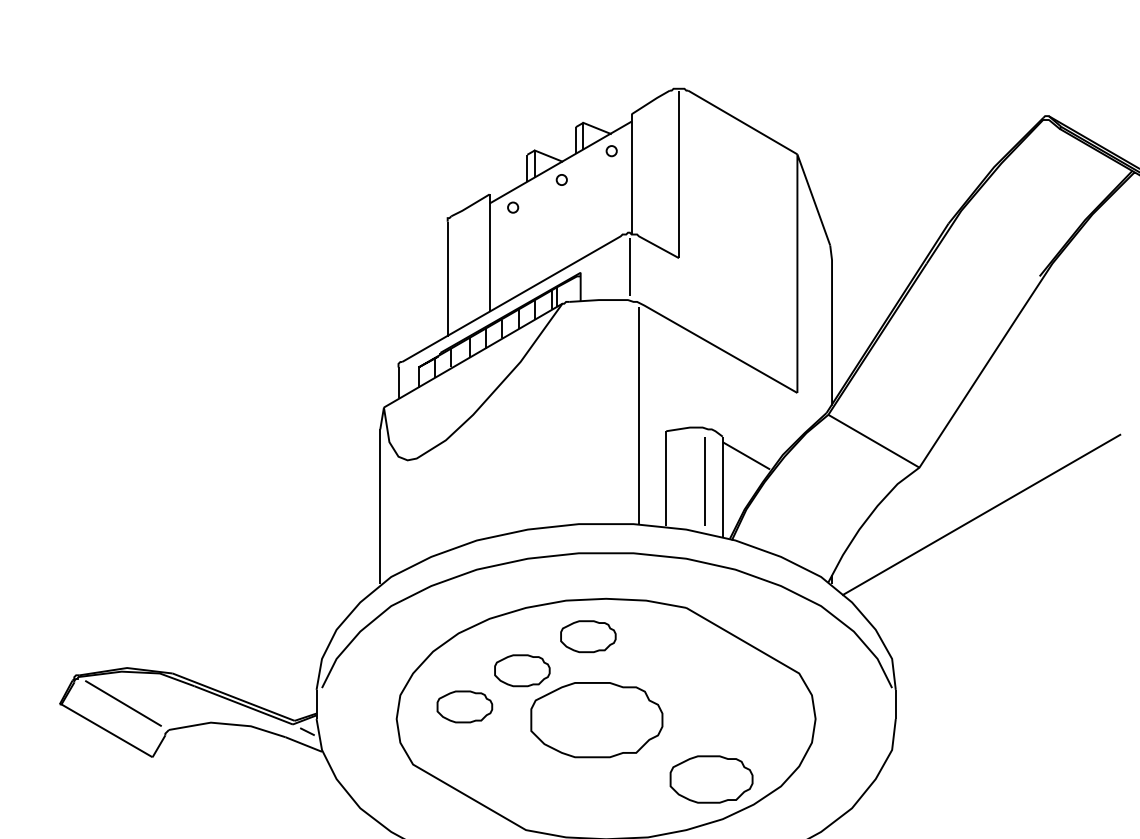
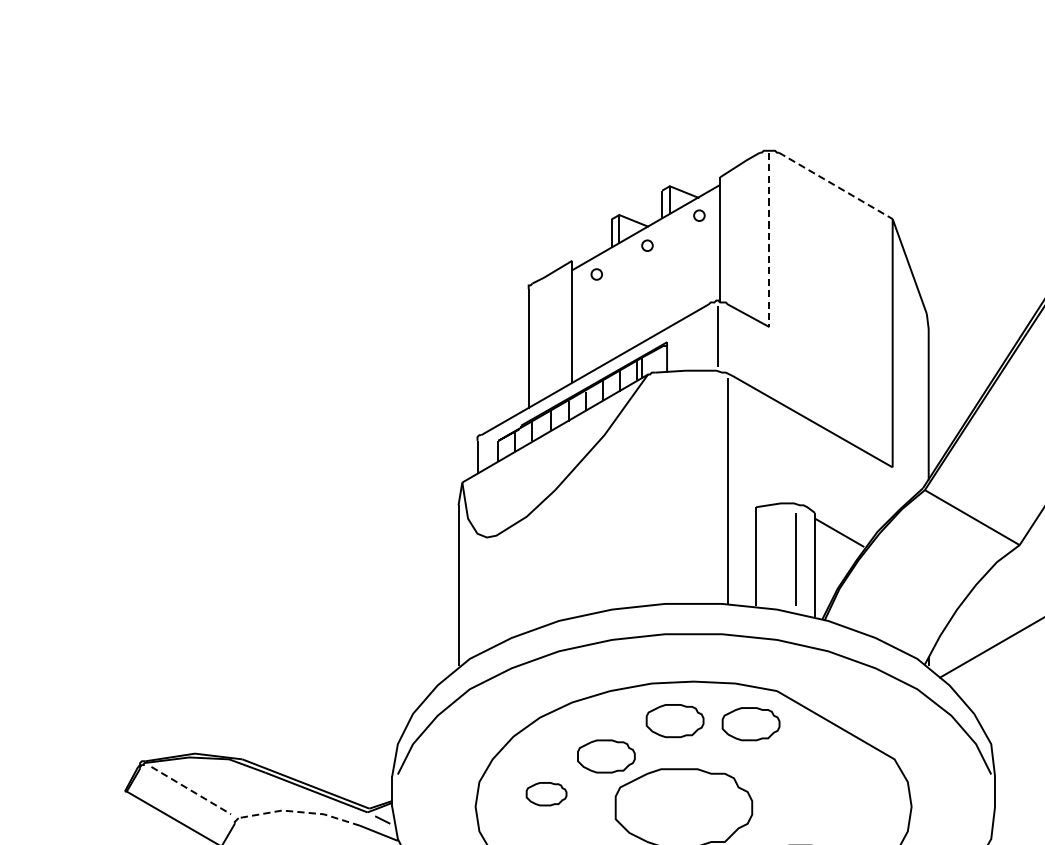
line: (743, 122) -> (836, 185), solid -> dashed
line: (679, 174) -> (769, 240), solid -> dashed
part: (661, 639) -> (751, 723), added
line: (123, 703) -> (191, 790), solid -> dashed
part: (464, 706) -> (546, 793), size x0.7
line: (227, 724) -> (299, 812), solid -> dashed

